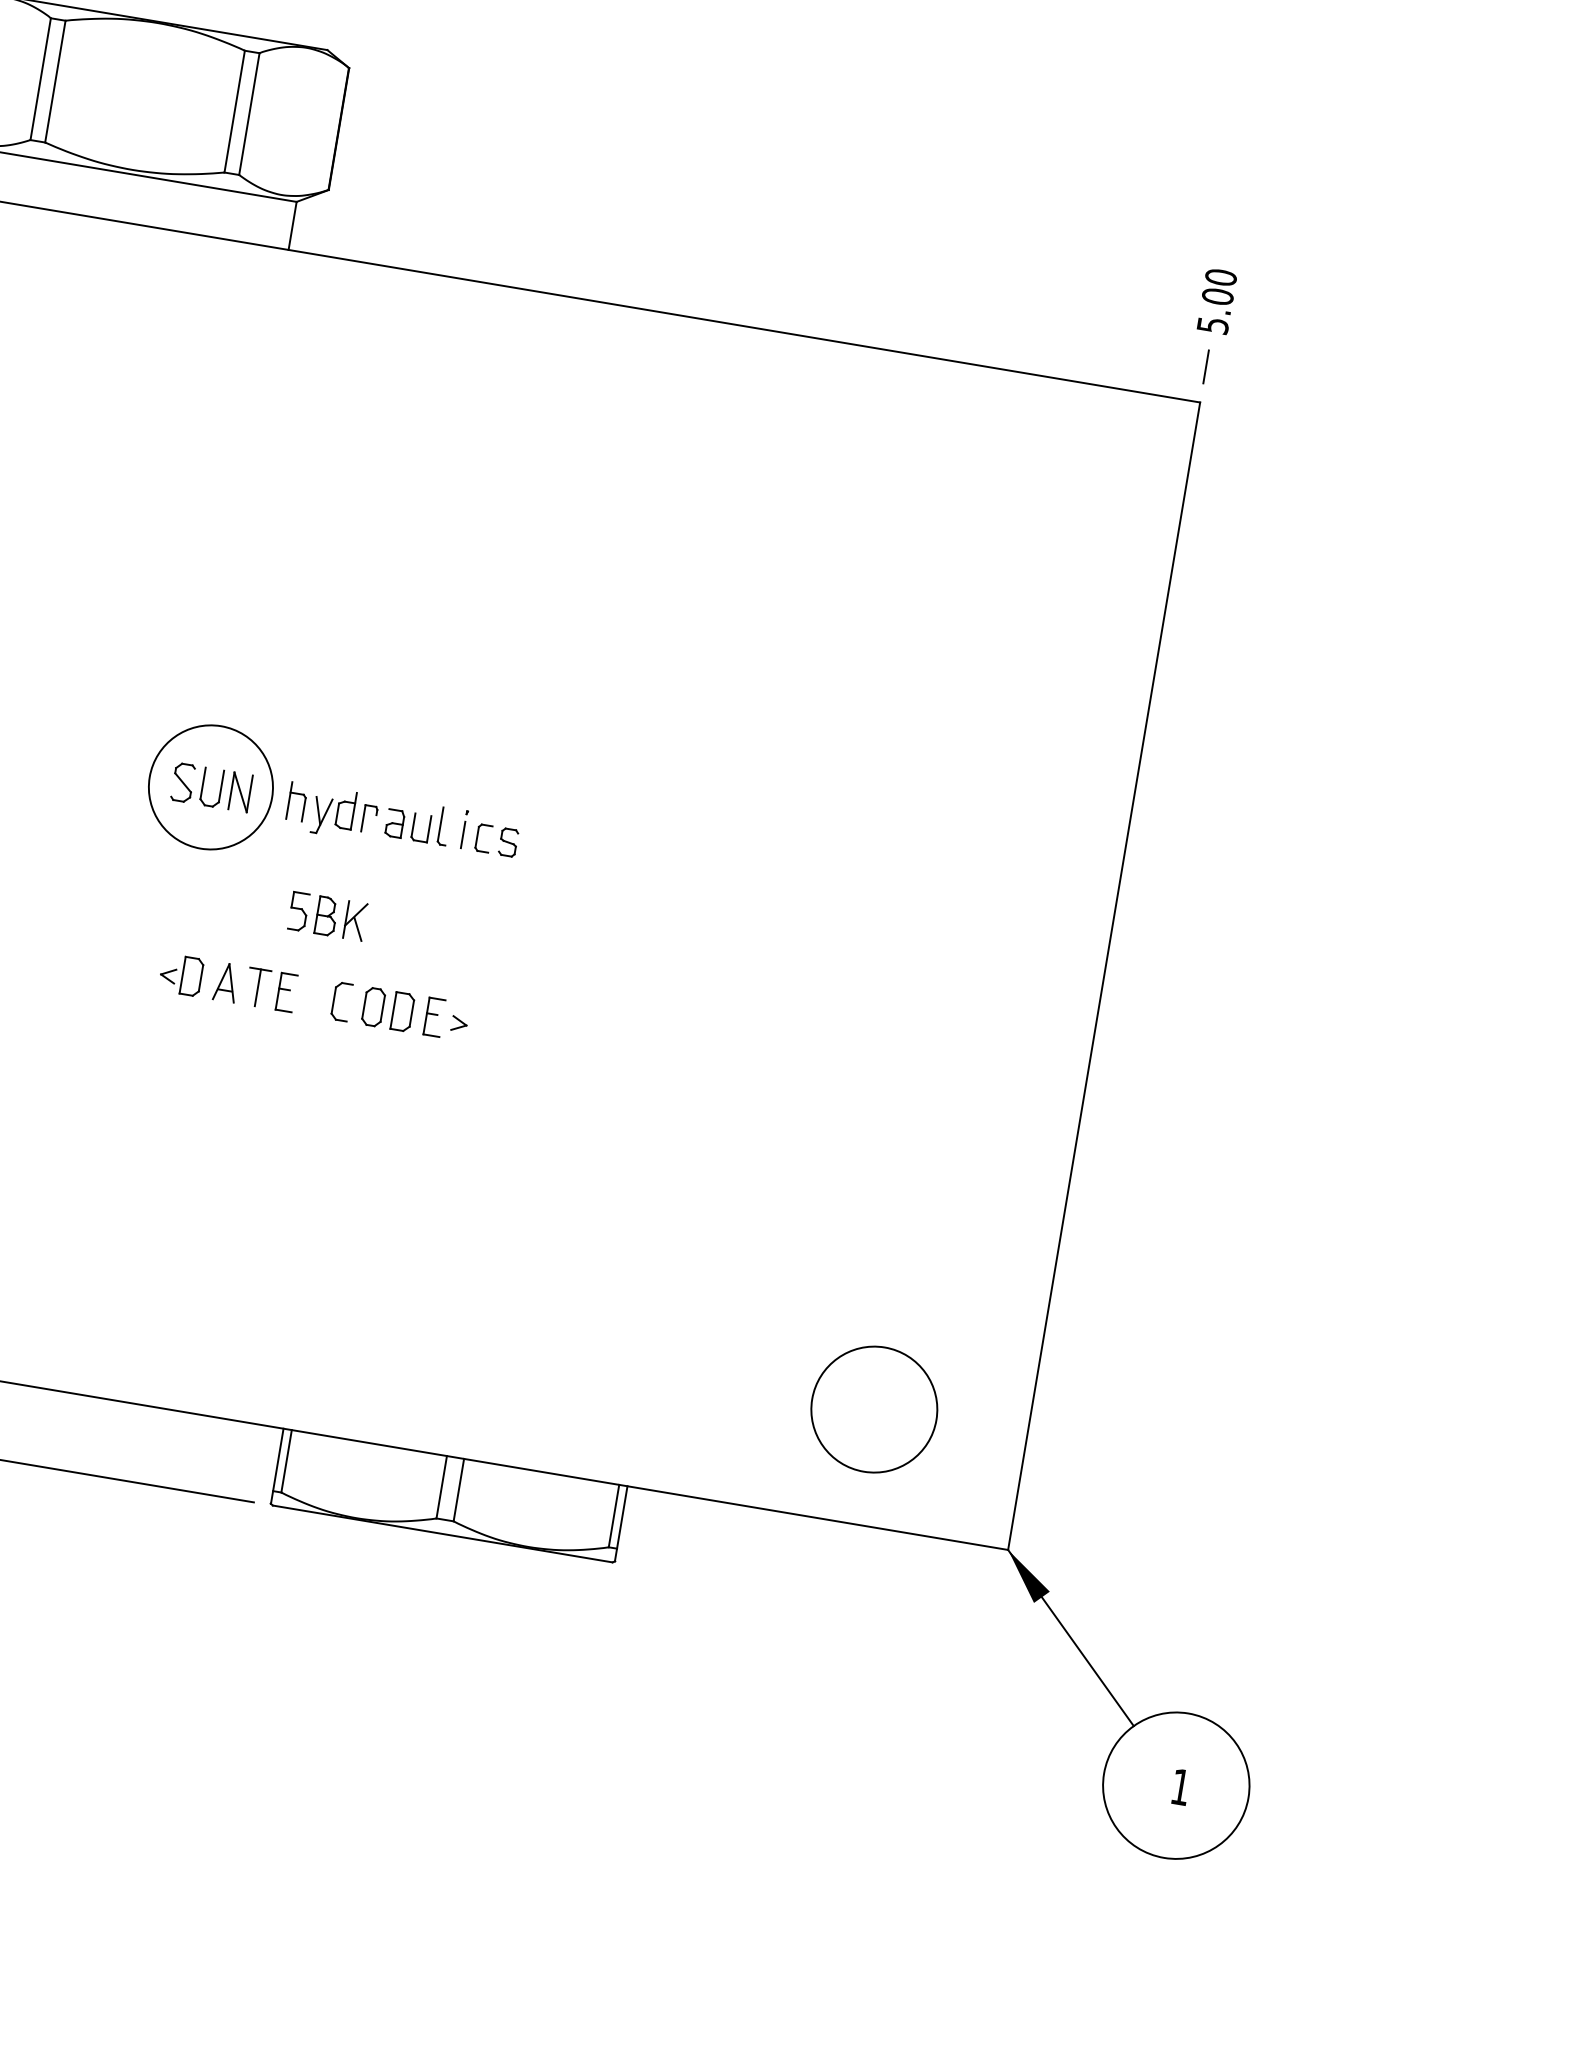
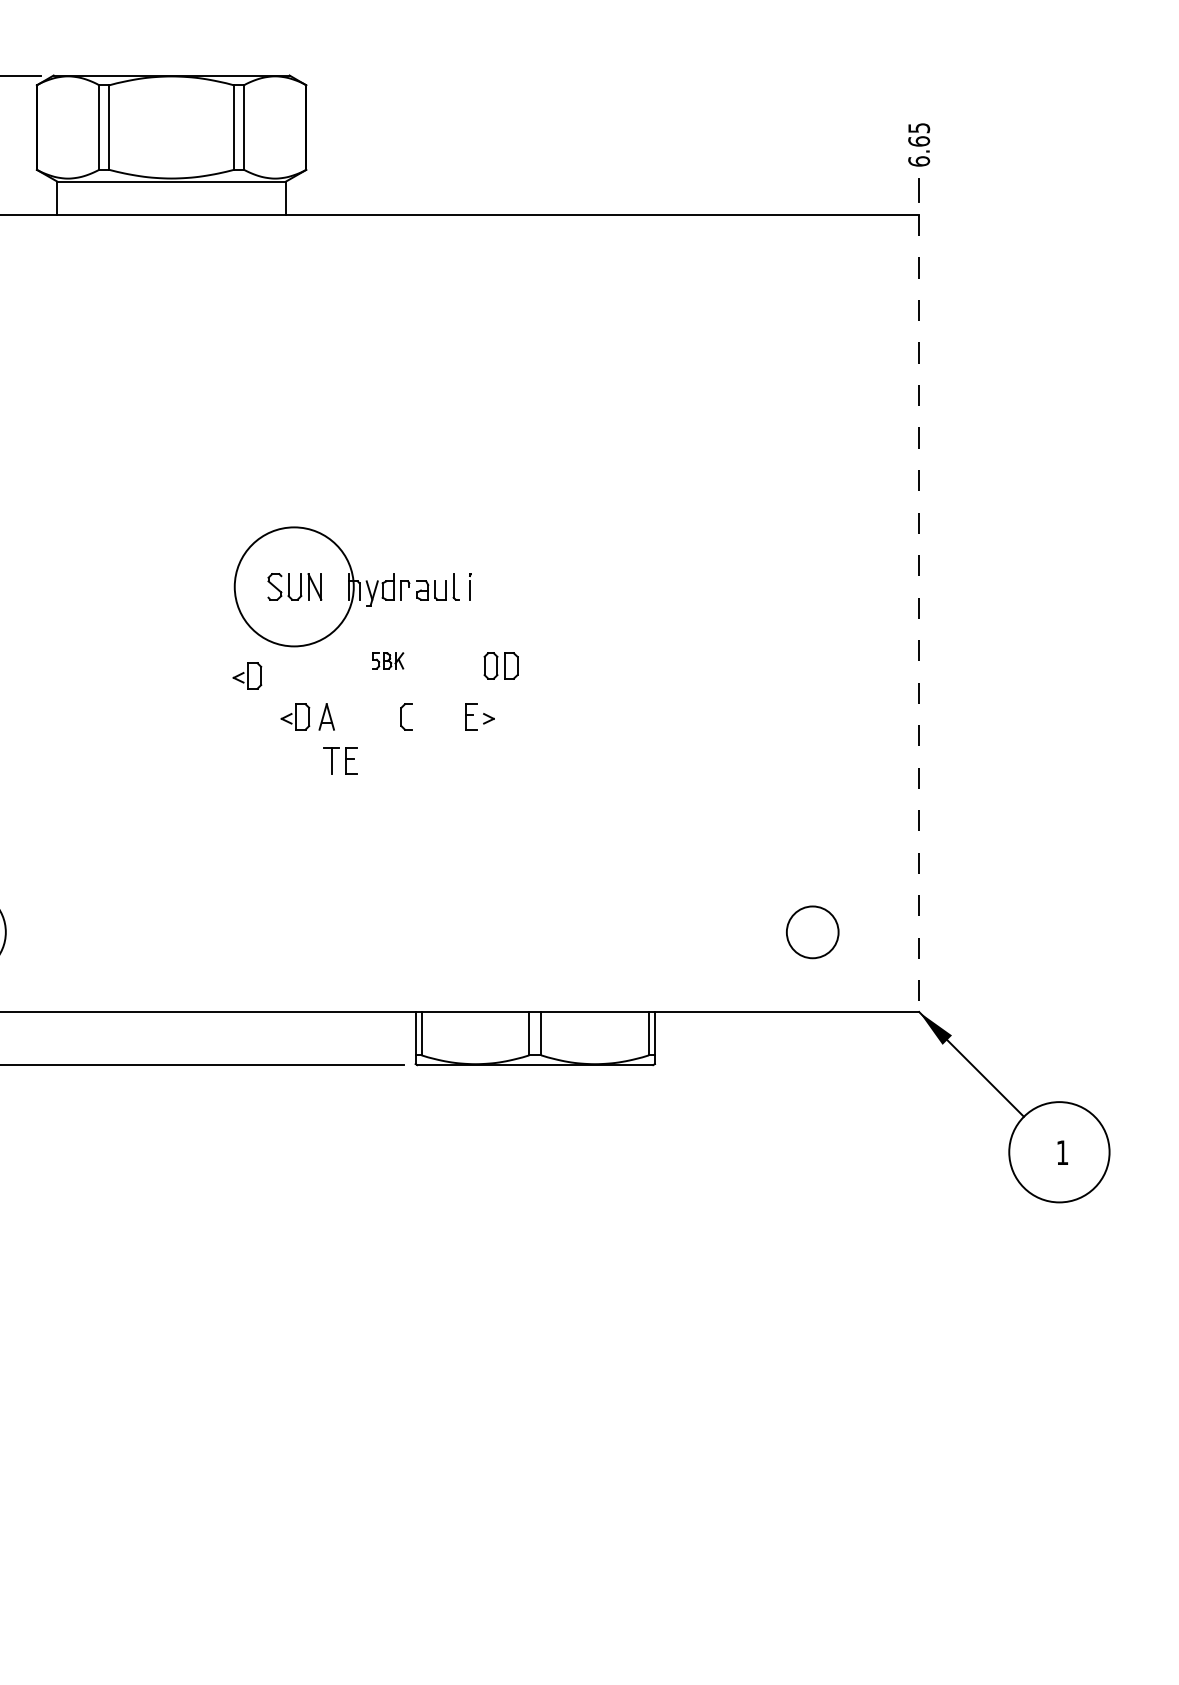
text: (1217, 301) -> (919, 144), 5.00 -> 6.65
circle: (209, 786) -> (293, 586), size x1.4
part: (496, 840) -> (493, 590), removed
part: (122, 903) -> (247, 675), added
part: (327, 915) -> (387, 660), size x0.6
line: (1104, 976) -> (919, 613), solid -> dashed
part: (270, 989) -> (340, 760), moved
part: (387, 1008) -> (500, 665), moved
circle: (873, 1409) -> (812, 932), size x0.6

